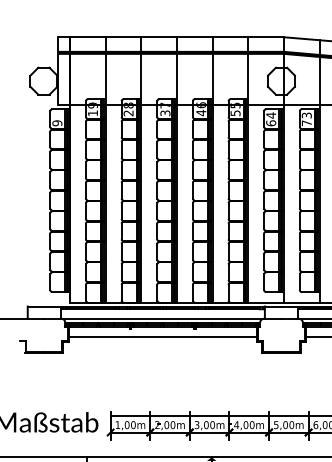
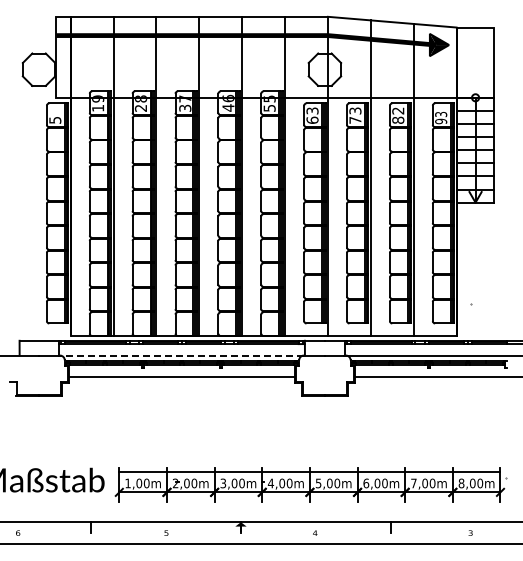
text: (271, 115) -> (312, 110), 64 -> 63
text: (57, 122) -> (55, 119), 9 -> 5
line: (161, 318) -> (180, 355), solid -> dashed

